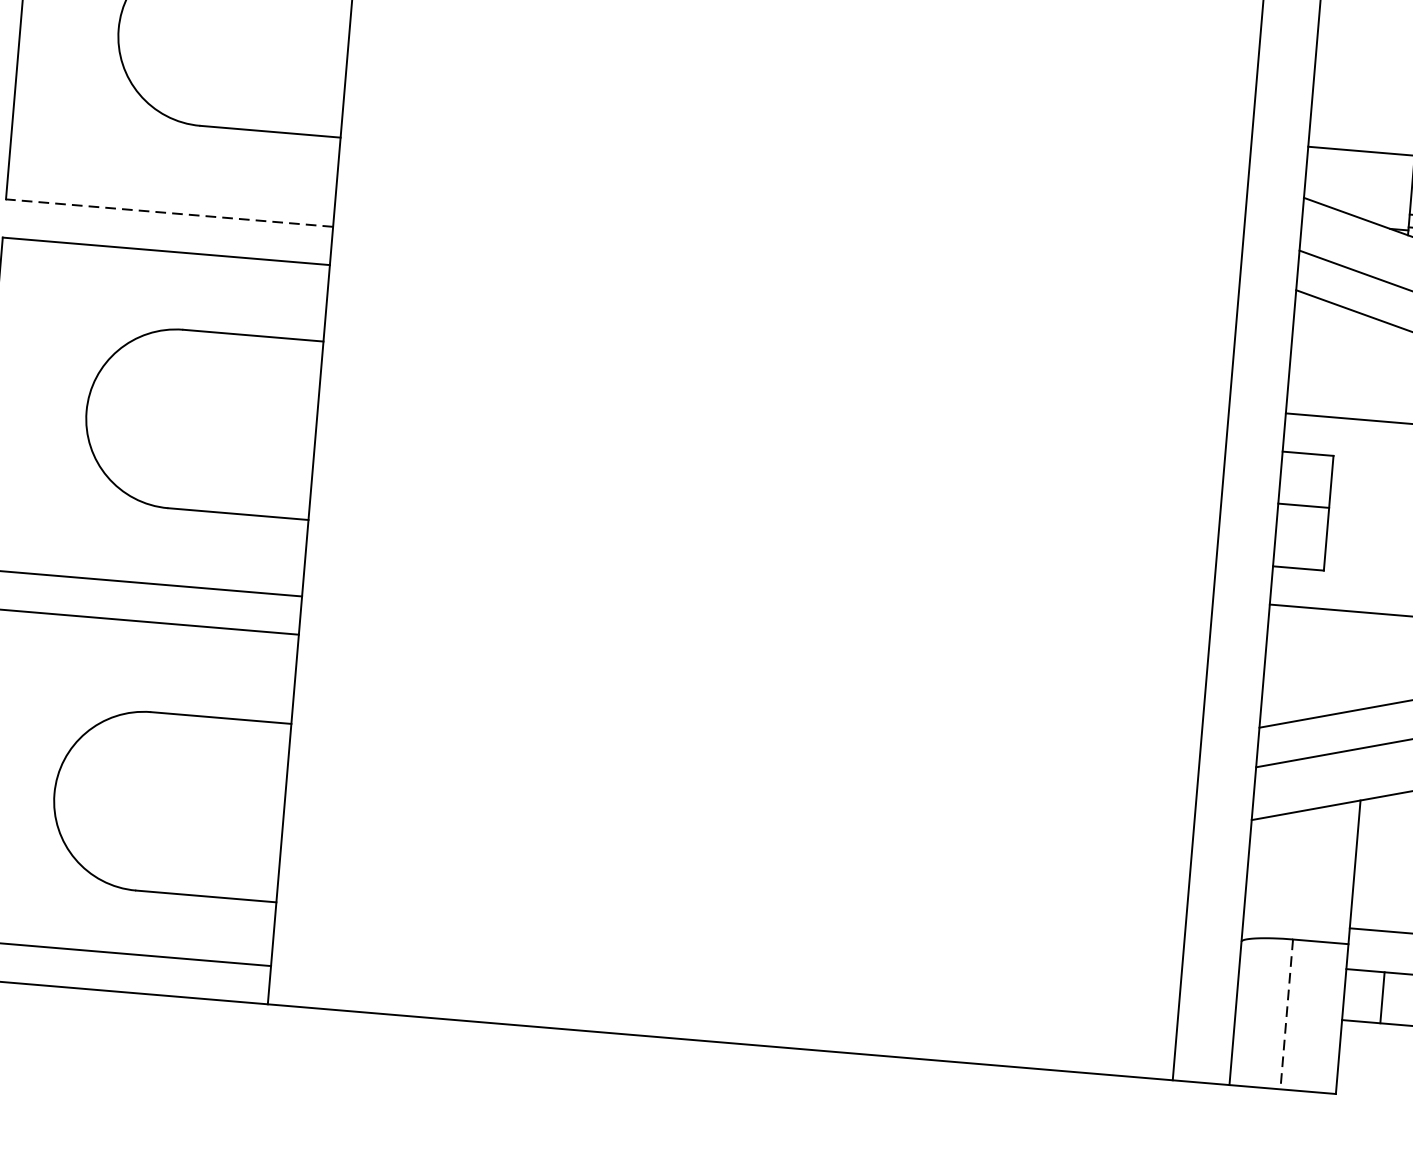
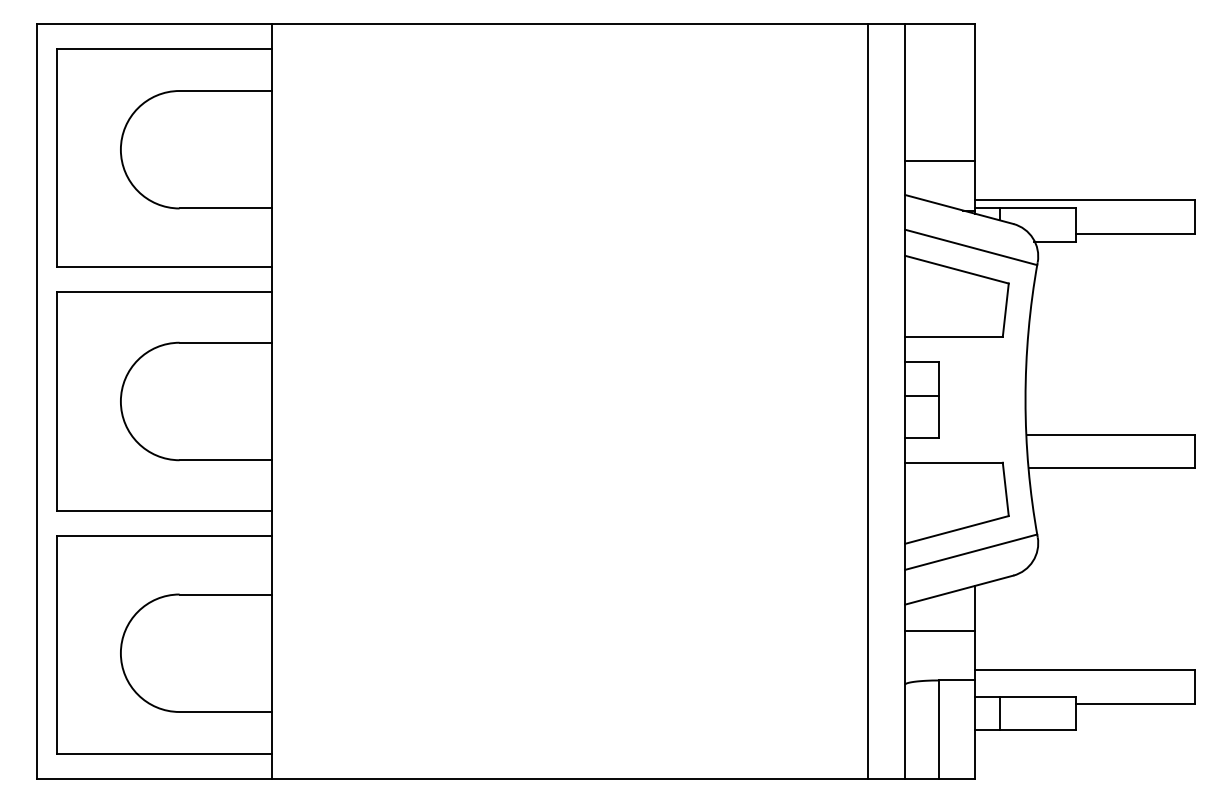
line: (169, 213) -> (164, 267), dashed -> solid
line: (1302, 865) -> (940, 631), added
line: (1286, 1015) -> (938, 730), dashed -> solid

